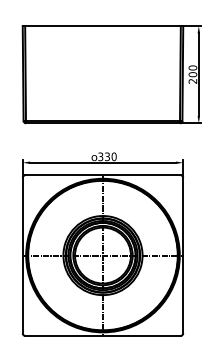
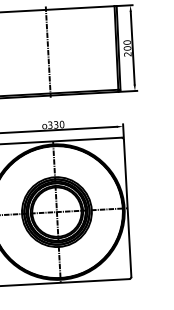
line: (103, 73) -> (48, 51), added

